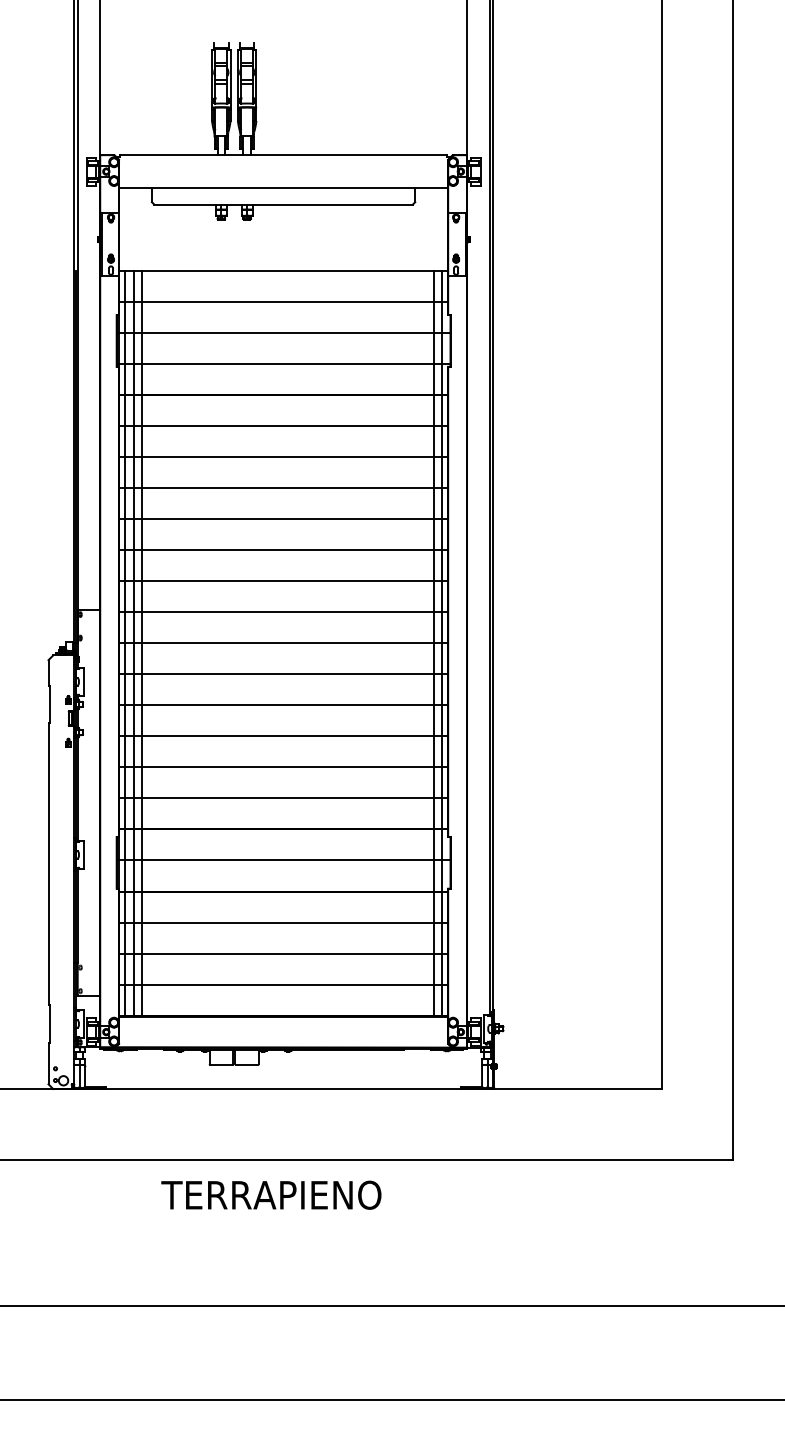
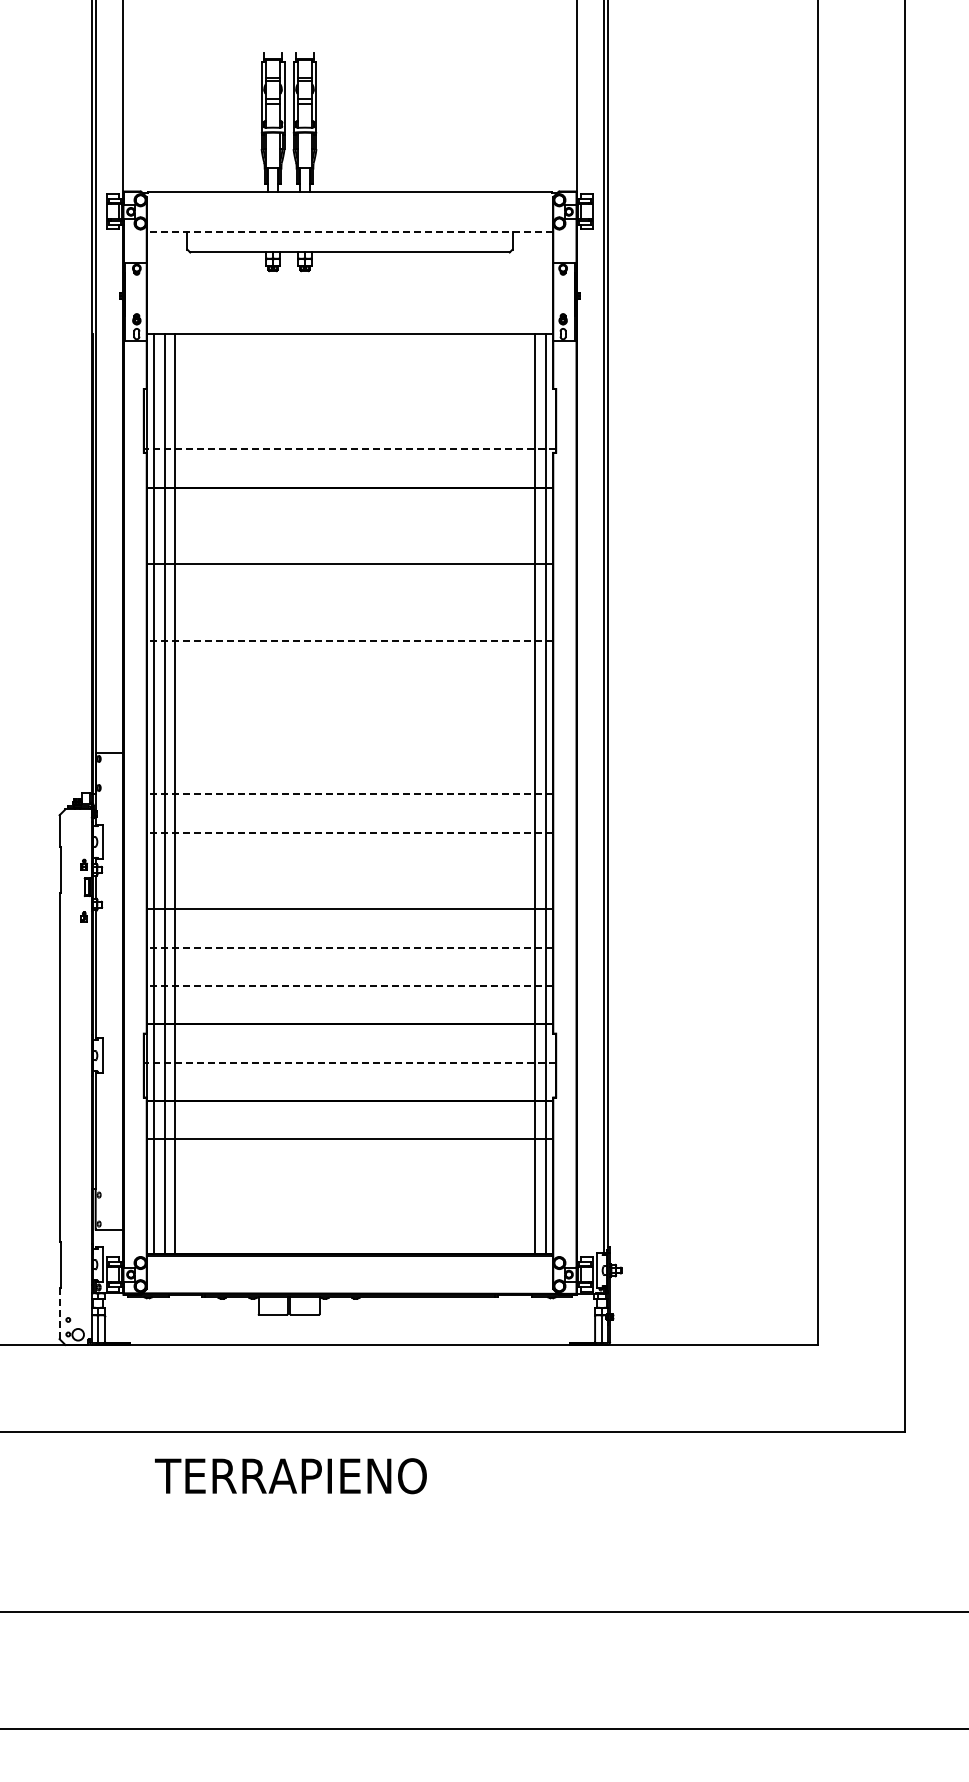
line: (283, 188) -> (349, 232), solid -> dashed
line: (283, 301) -> (349, 372), removed
line: (283, 333) -> (349, 411), removed
line: (283, 364) -> (349, 449), solid -> dashed
line: (283, 426) -> (349, 526), removed
line: (283, 487) -> (349, 602), removed
line: (283, 519) -> (349, 641), solid -> dashed
line: (283, 550) -> (349, 679), removed
line: (283, 581) -> (349, 717), removed
line: (283, 612) -> (349, 756), removed
line: (283, 643) -> (349, 794), solid -> dashed
line: (283, 674) -> (349, 832), solid -> dashed
line: (283, 705) -> (349, 871), removed
line: (283, 767) -> (349, 947), solid -> dashed
line: (283, 798) -> (349, 986), solid -> dashed
line: (283, 860) -> (349, 1062), solid -> dashed
line: (283, 953) -> (349, 1177), removed
line: (283, 985) -> (349, 1216), removed
line: (48, 1063) -> (59, 1313), solid -> dashed
text: (271, 1195) -> (290, 1476), moved

